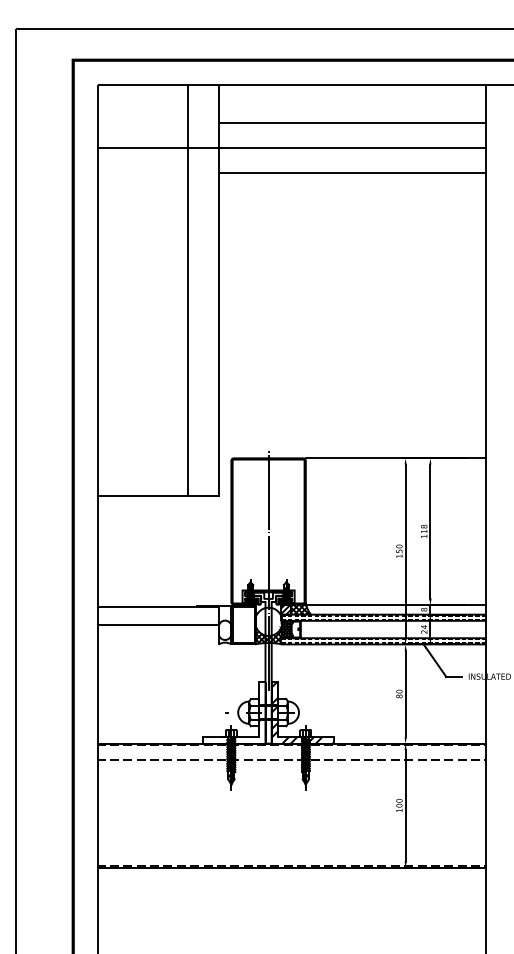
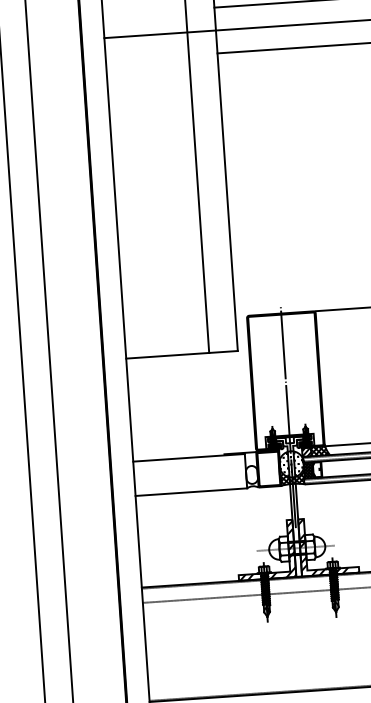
hatch: (268, 621) -> (291, 464), added
line: (158, 625) -> (191, 492), moved
hatch: (234, 712) -> (265, 550), added

